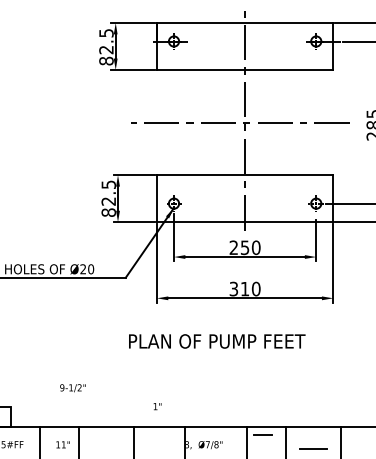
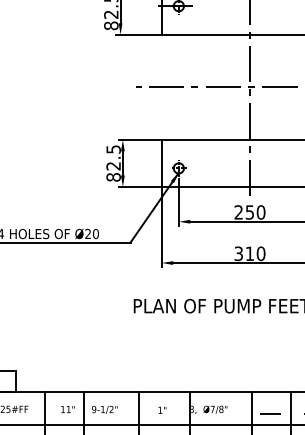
text: (72, 388) -> (104, 410), moved
text: (157, 406) -> (162, 410), moved
line: (262, 434) -> (270, 413), moved

